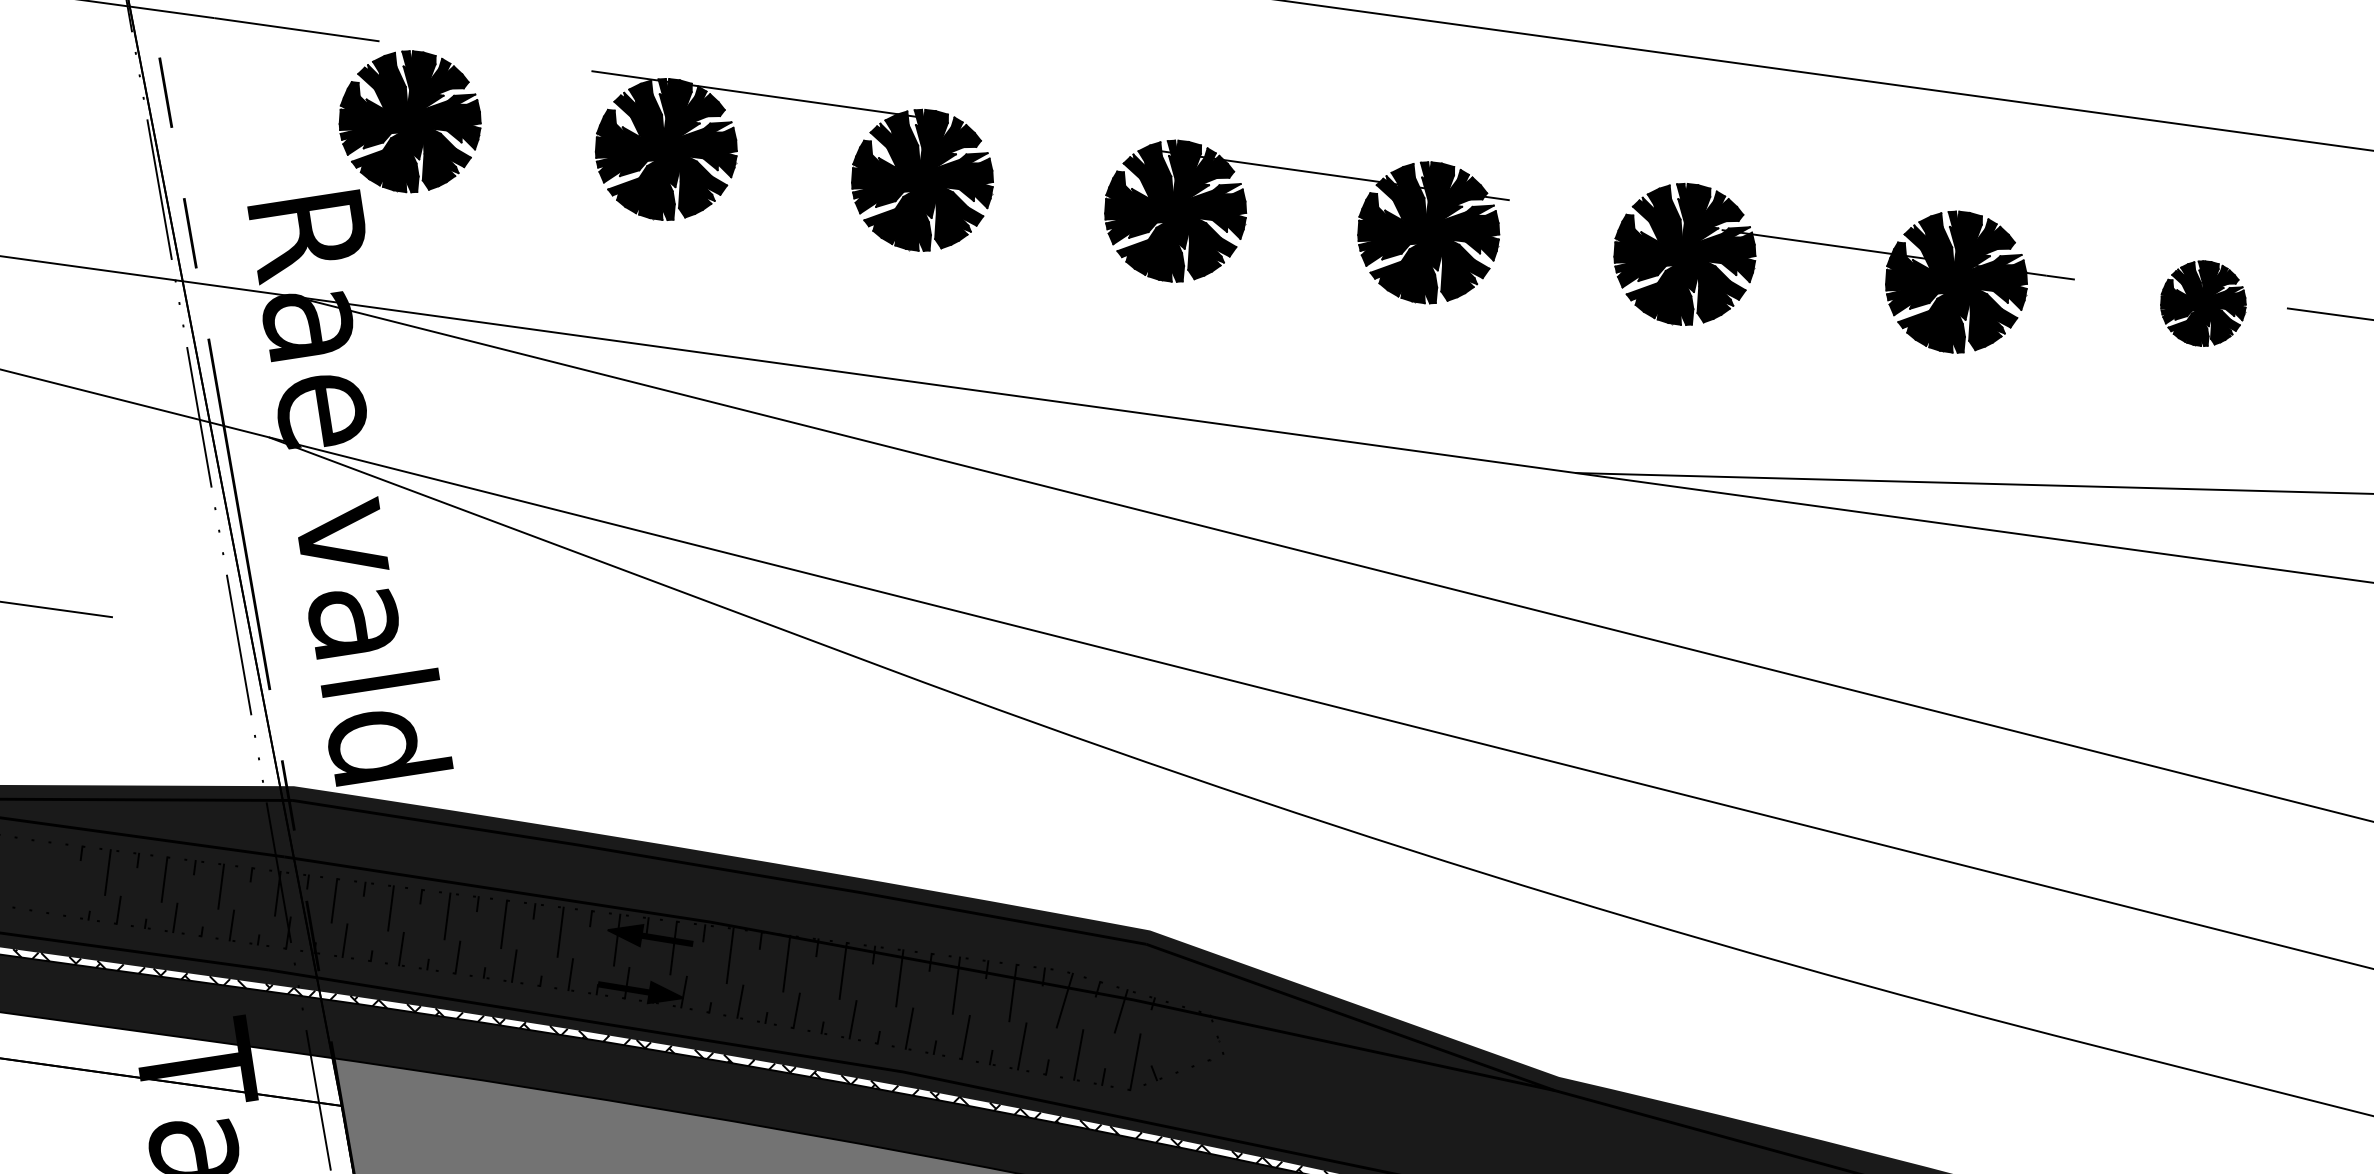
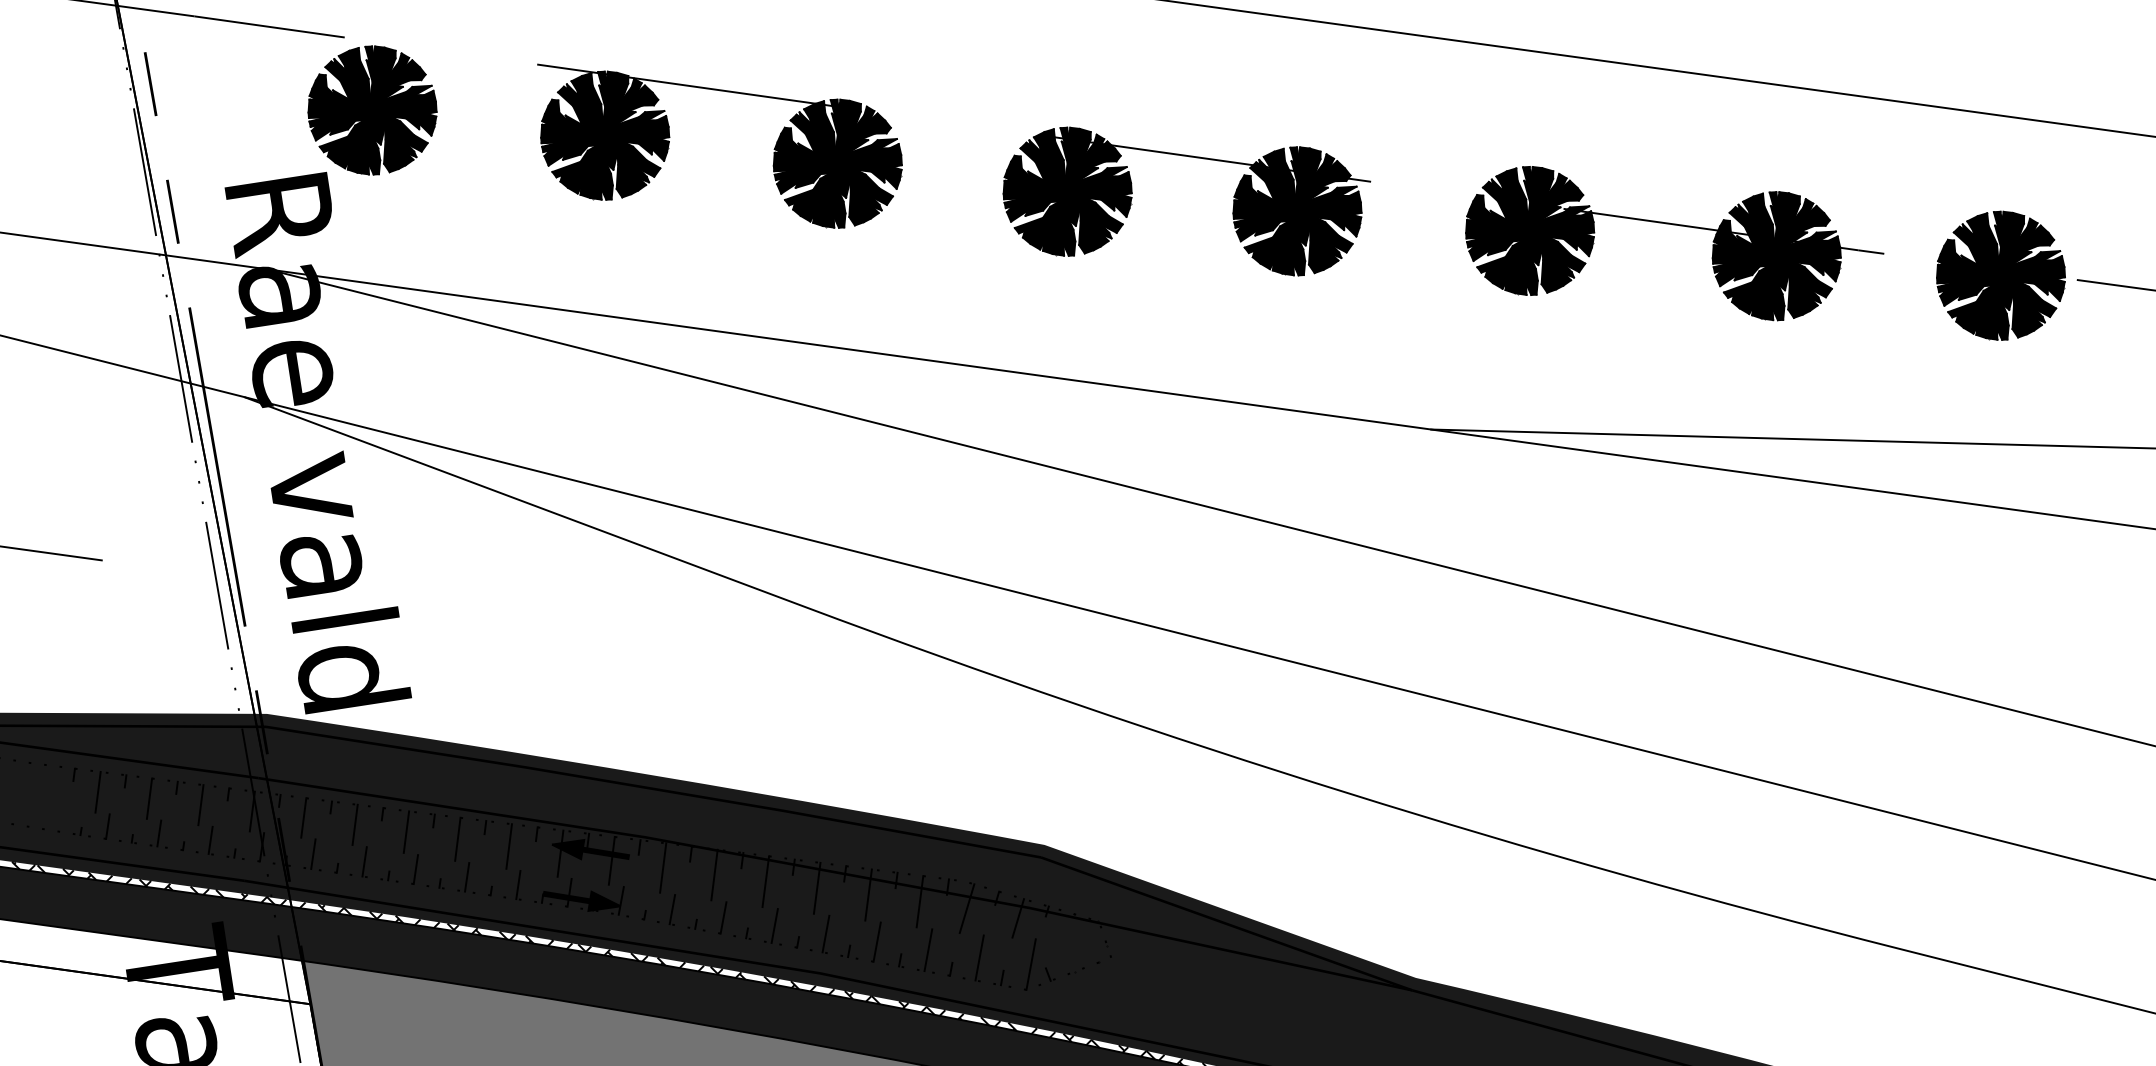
part: (2202, 303) -> (2000, 275), size x1.67

